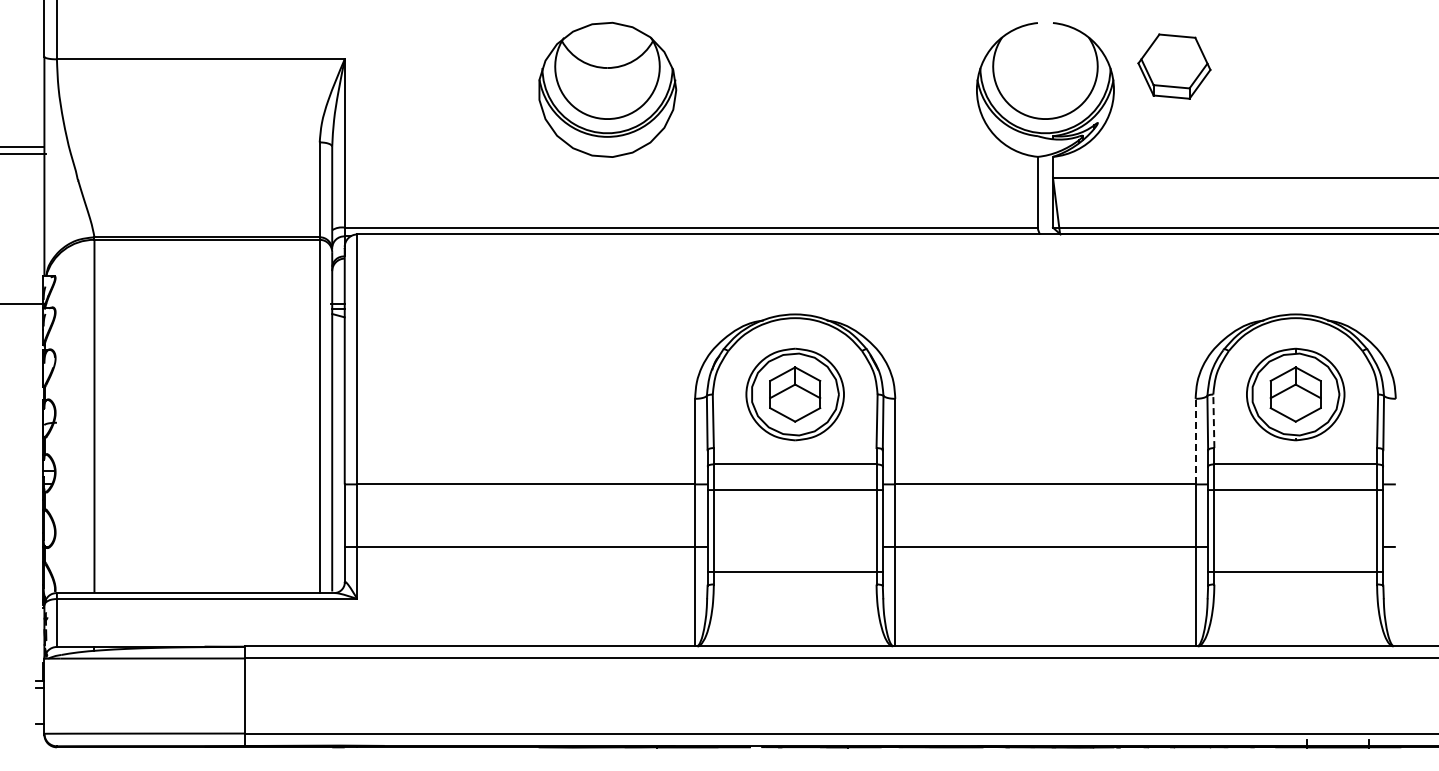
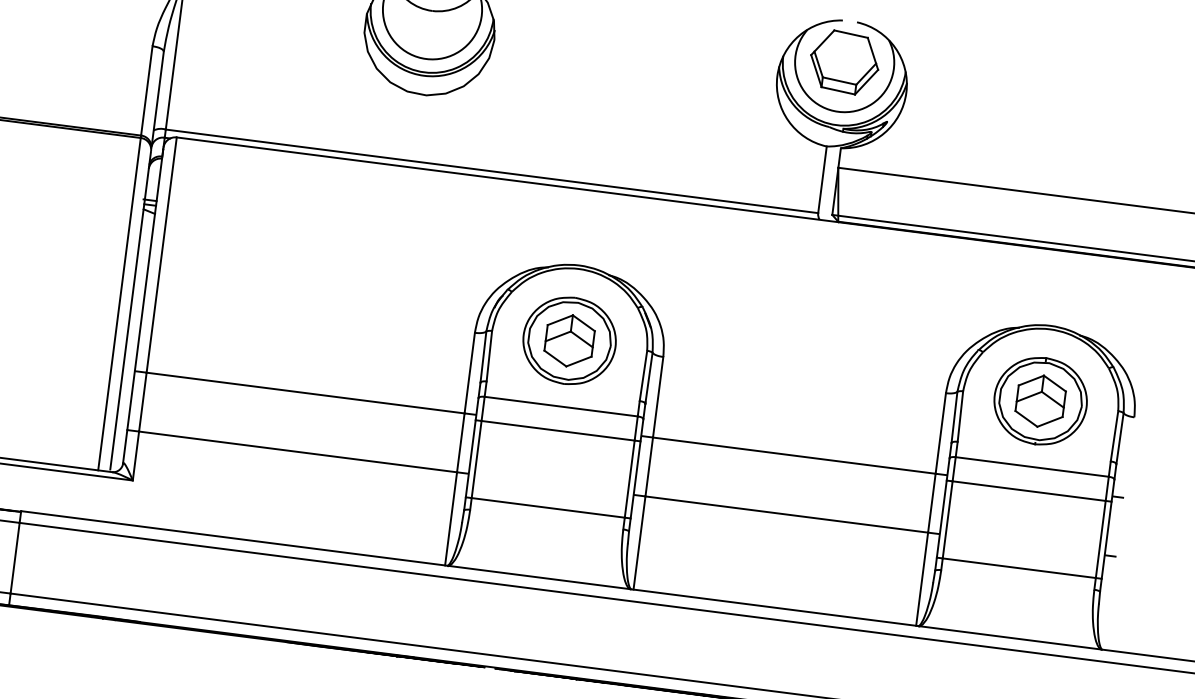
part: (1174, 66) -> (844, 62), moved
line: (1213, 421) -> (960, 416), dashed -> solid
line: (1195, 441) -> (940, 433), dashed -> solid

